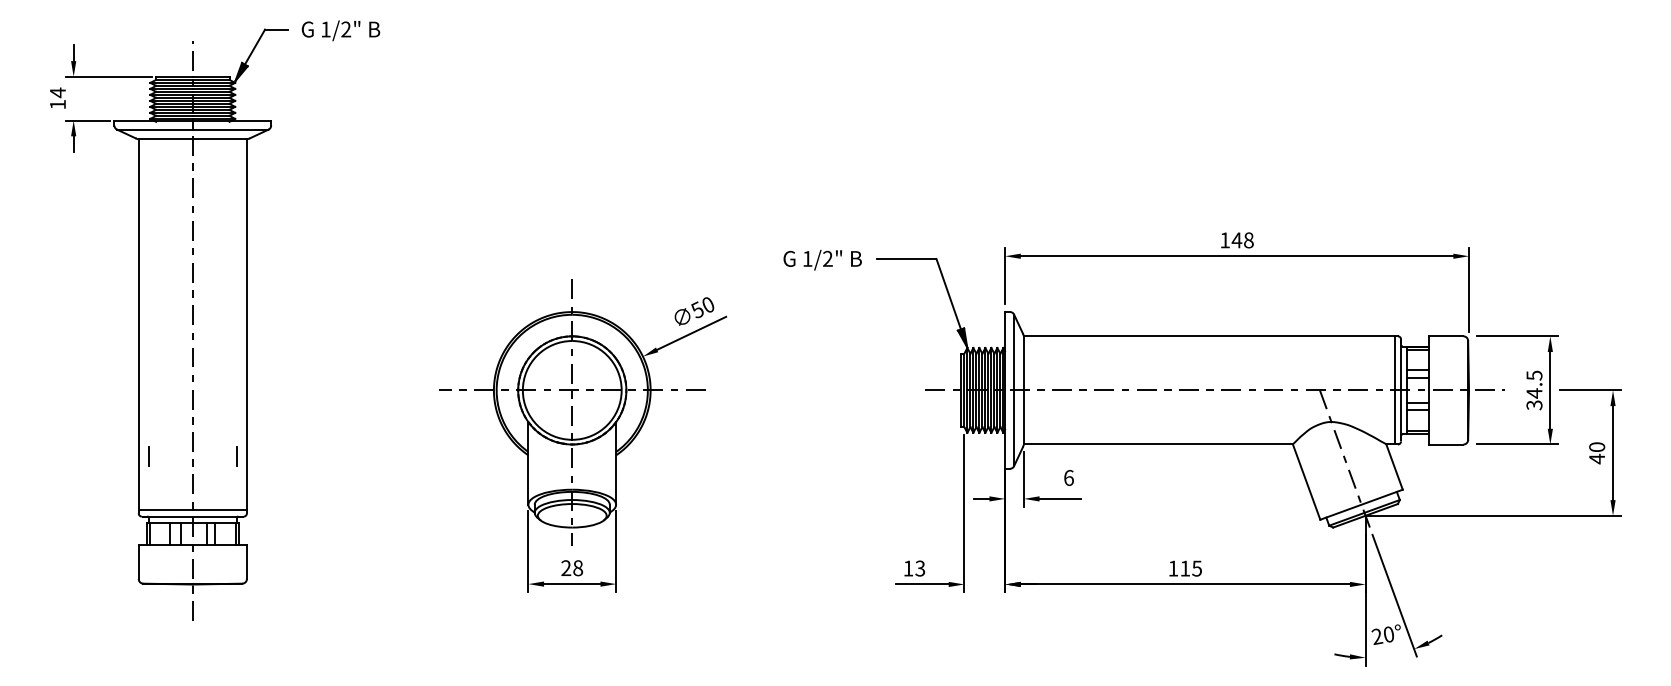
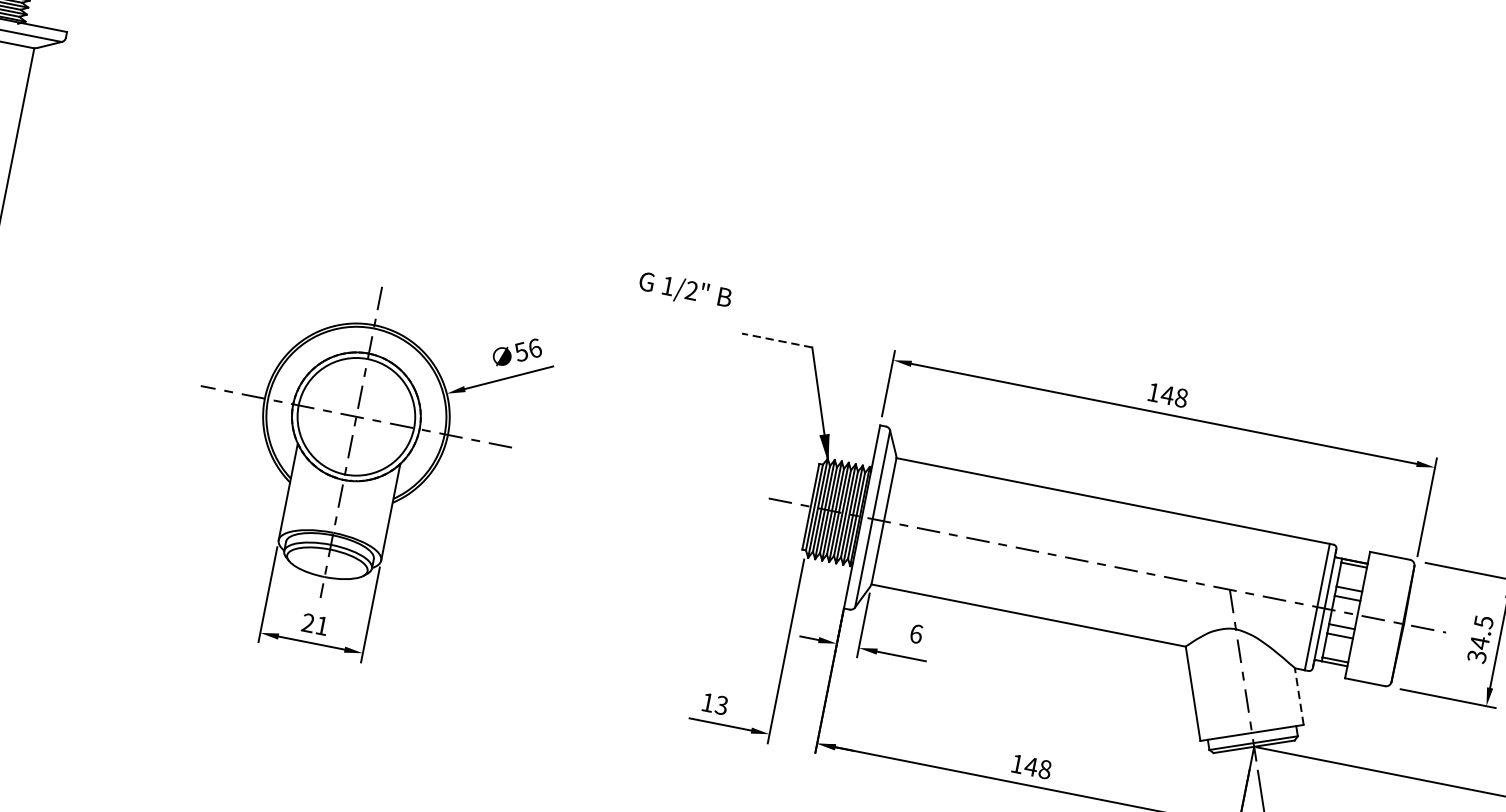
line: (906, 258) -> (777, 340), solid -> dashed
text: (822, 259) -> (685, 290), moved
text: (708, 304) -> (535, 347), 50 -> 56
line: (1394, 466) -> (1299, 695), solid -> dashed
text: (578, 568) -> (322, 626), 28 -> 21
text: (1190, 568) -> (1037, 767), 115 -> 148

